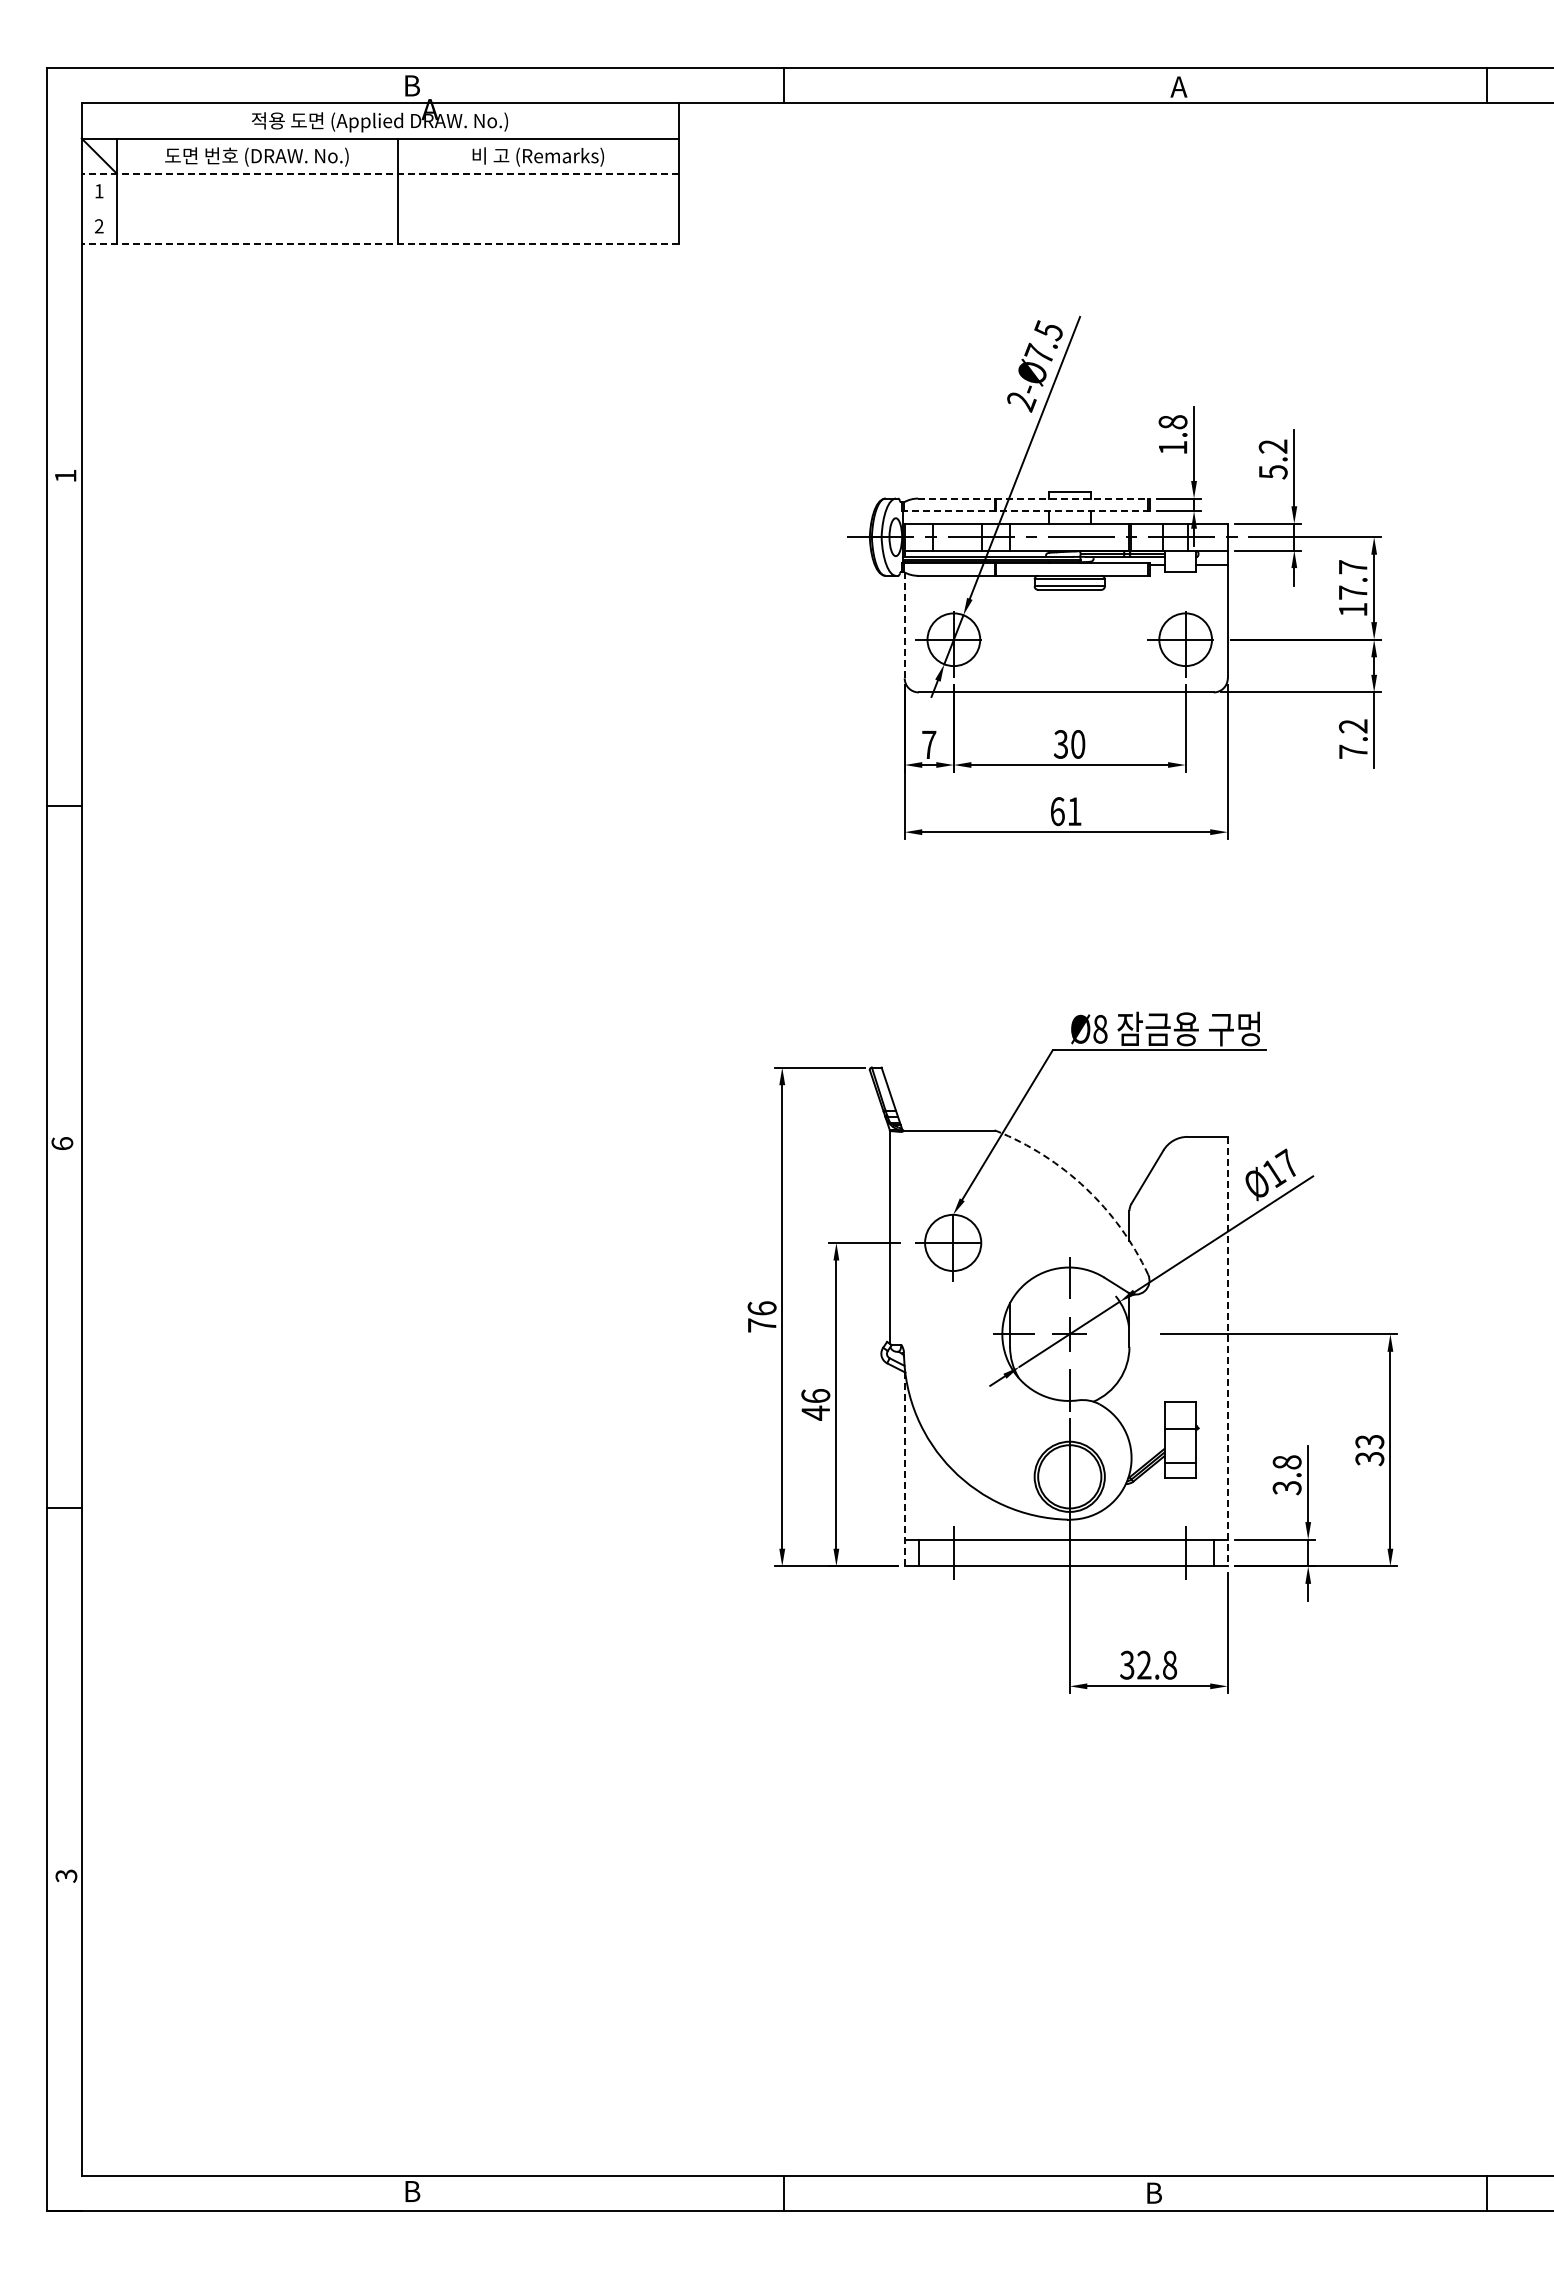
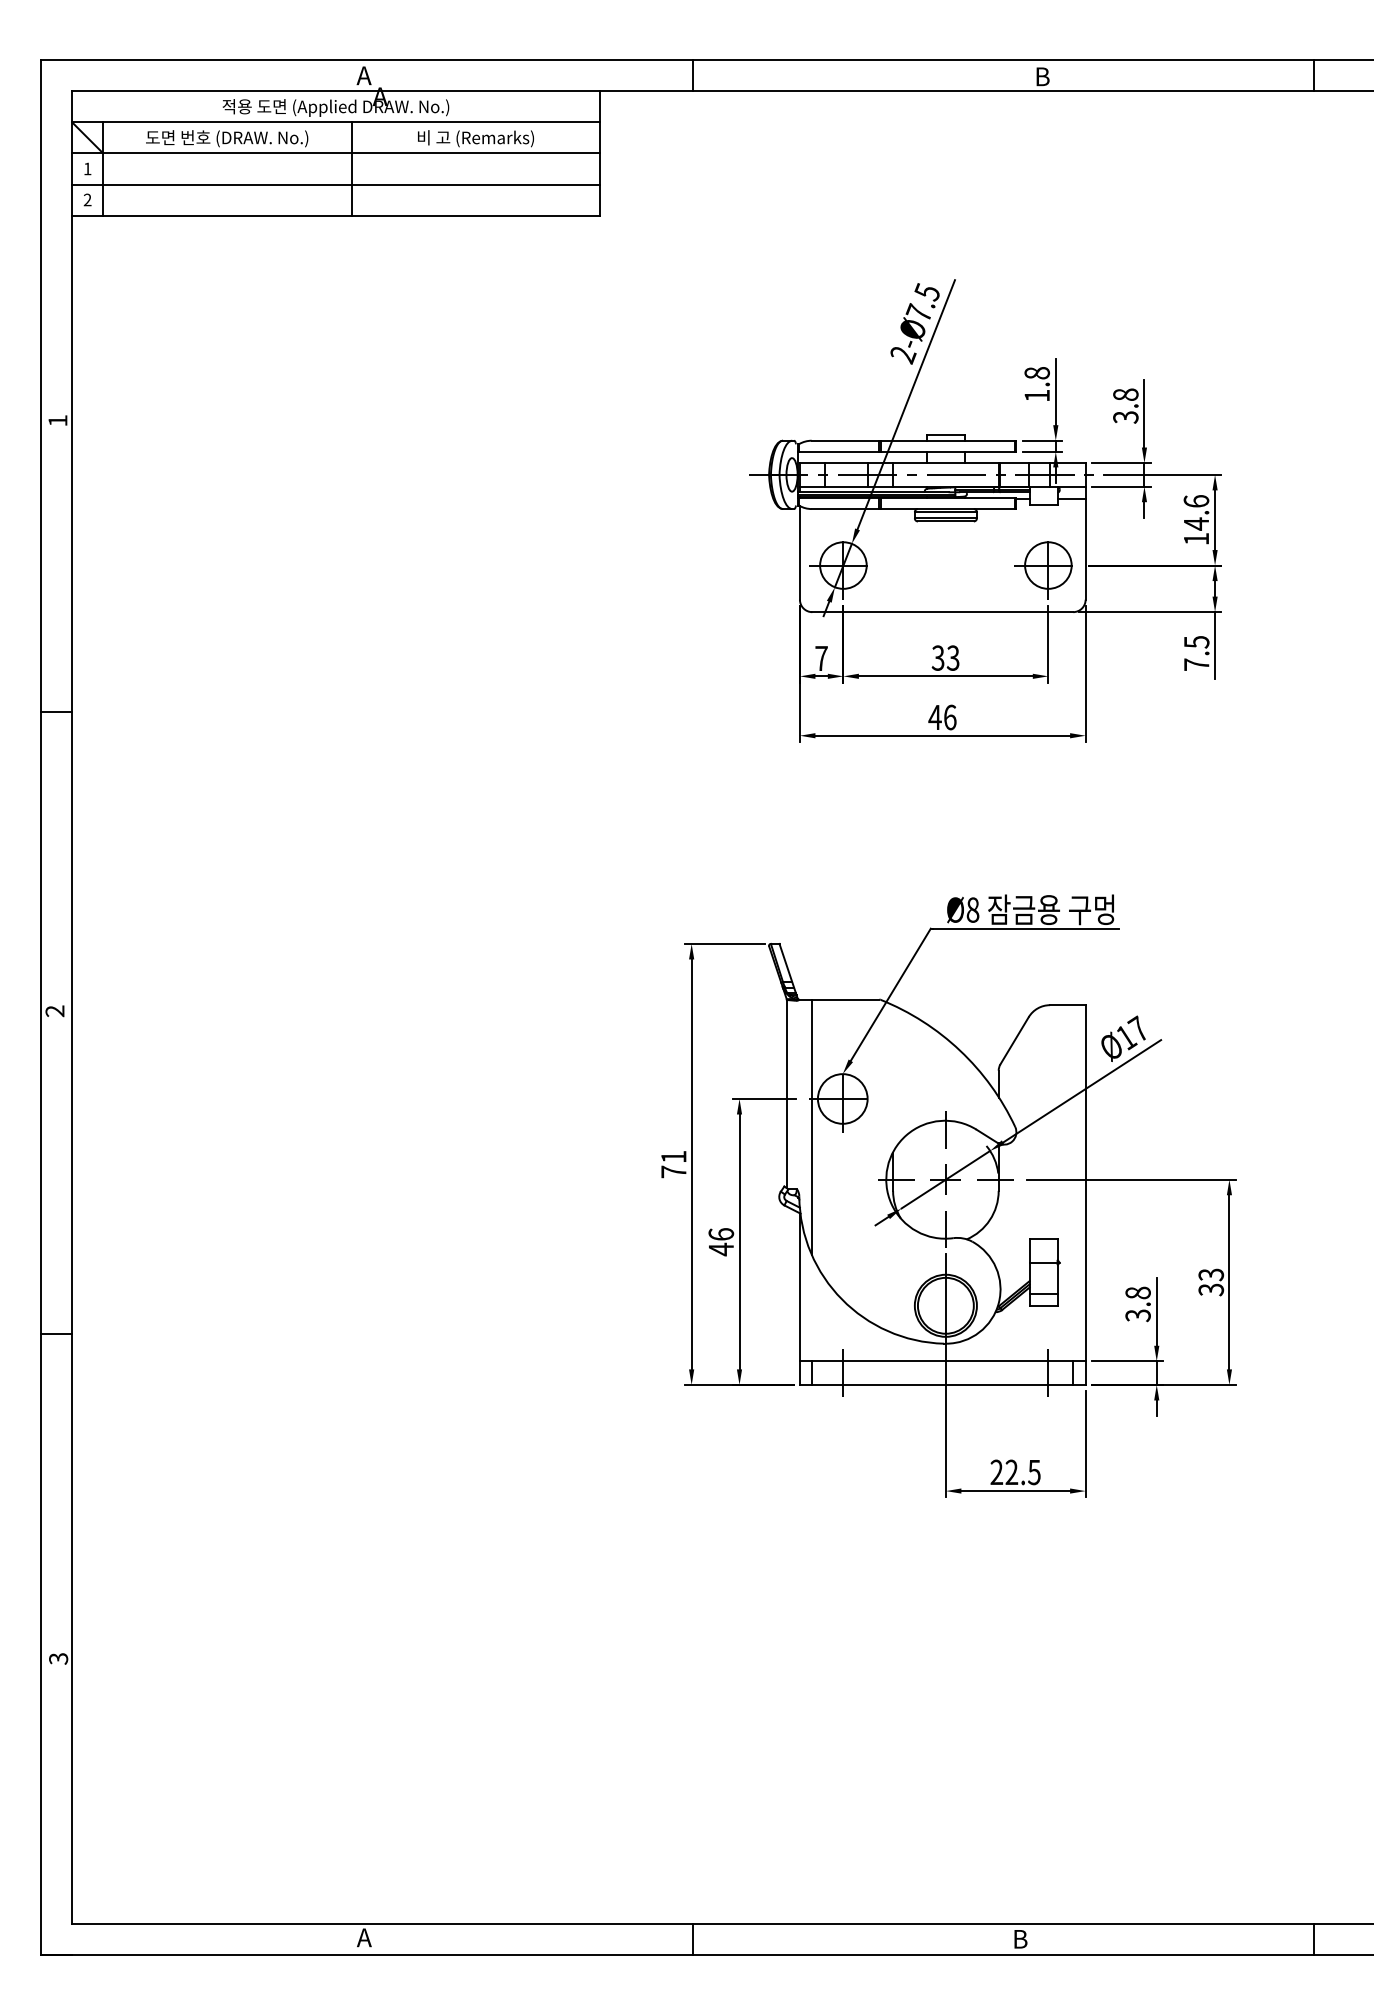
text: (411, 85) -> (363, 75), B -> A
text: (1178, 86) -> (1042, 76), A -> B
line: (380, 173) -> (336, 153), dashed -> solid
line: (379, 208) -> (335, 184), added
line: (380, 243) -> (336, 215), dashed -> solid
text: (1272, 459) -> (1125, 406), 5.2 -> 3.8
line: (1033, 498) -> (913, 440), dashed -> solid
line: (1025, 511) -> (906, 452), dashed -> solid
text: (1352, 580) -> (1195, 513), 17.7 -> 14.6
line: (904, 625) -> (799, 552), dashed -> solid
text: (1353, 726) -> (1196, 642), 7.2 -> 7.5
text: (1077, 744) -> (952, 658), 30 -> 33
text: (1065, 811) -> (942, 717), 61 -> 46
text: (62, 1143) -> (55, 1011), 6 -> 2
arc: (1085, 1188) -> (959, 1050), dashed -> solid
line: (918, 1274) -> (812, 1126), added
text: (761, 1308) -> (673, 1156), 76 -> 71
line: (1125, 1334) -> (995, 1179), added
line: (1227, 1351) -> (1085, 1194), dashed -> solid
line: (904, 1468) -> (799, 1298), dashed -> solid
text: (1148, 1664) -> (1015, 1471), 32.8 -> 22.5
text: (411, 2191) -> (363, 1937), B -> A

